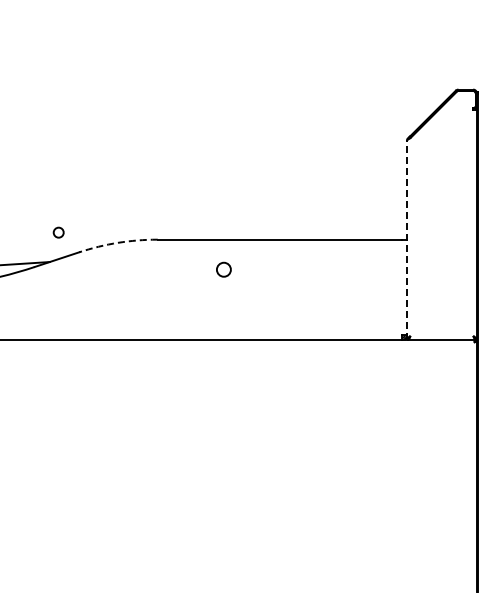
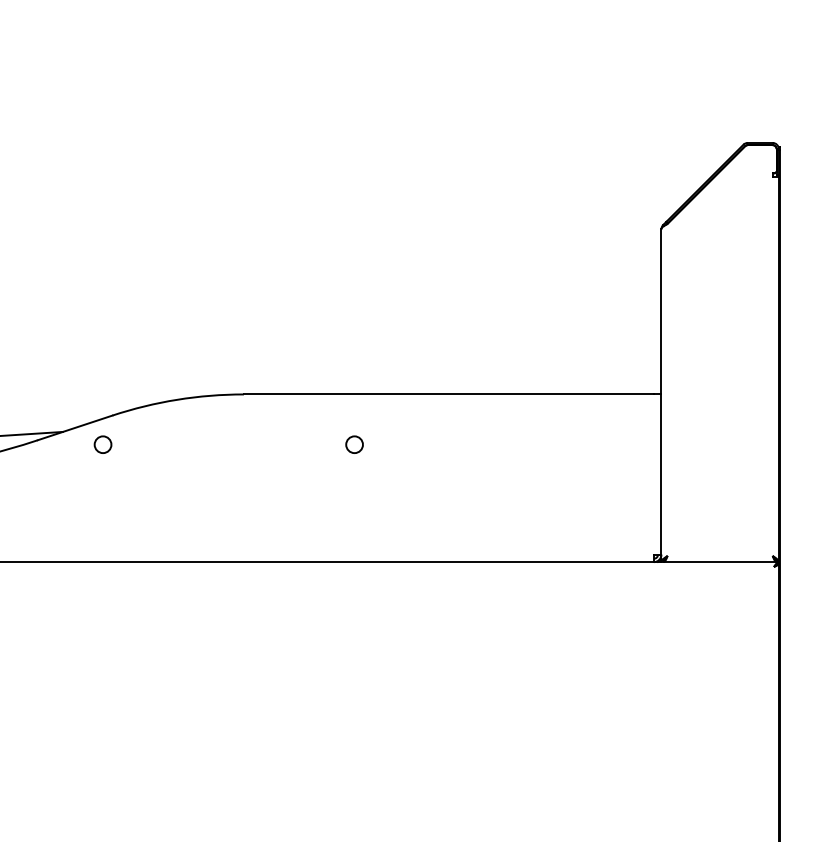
circle: (58, 232) -> (102, 444), moved
line: (406, 239) -> (660, 394), dashed -> solid
arc: (118, 242) -> (178, 399), dashed -> solid
circle: (223, 269) -> (354, 444), size x0.71

